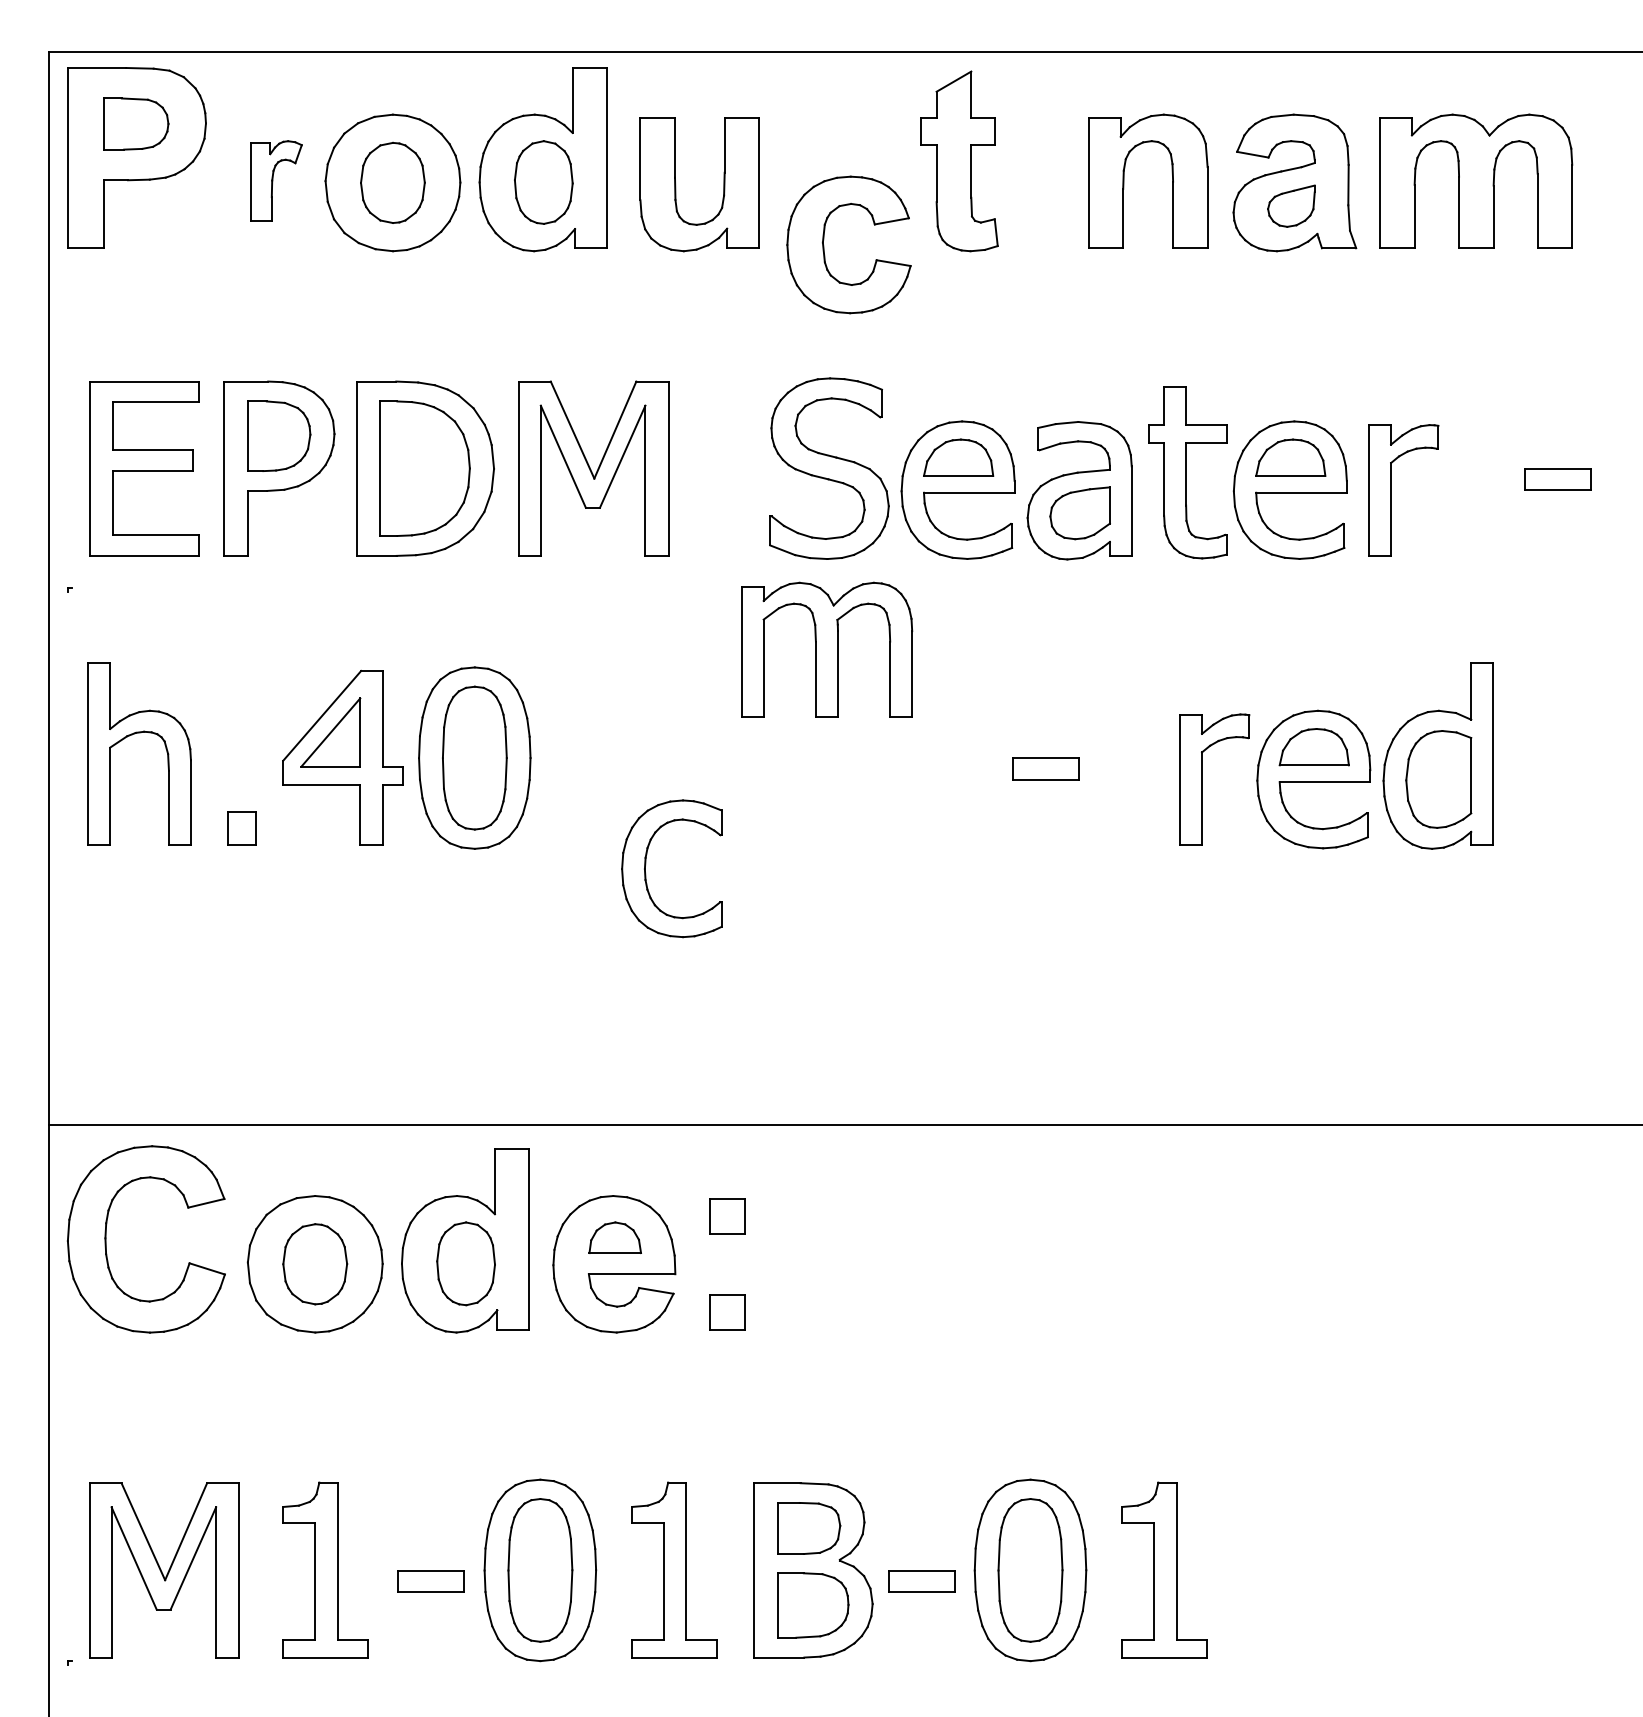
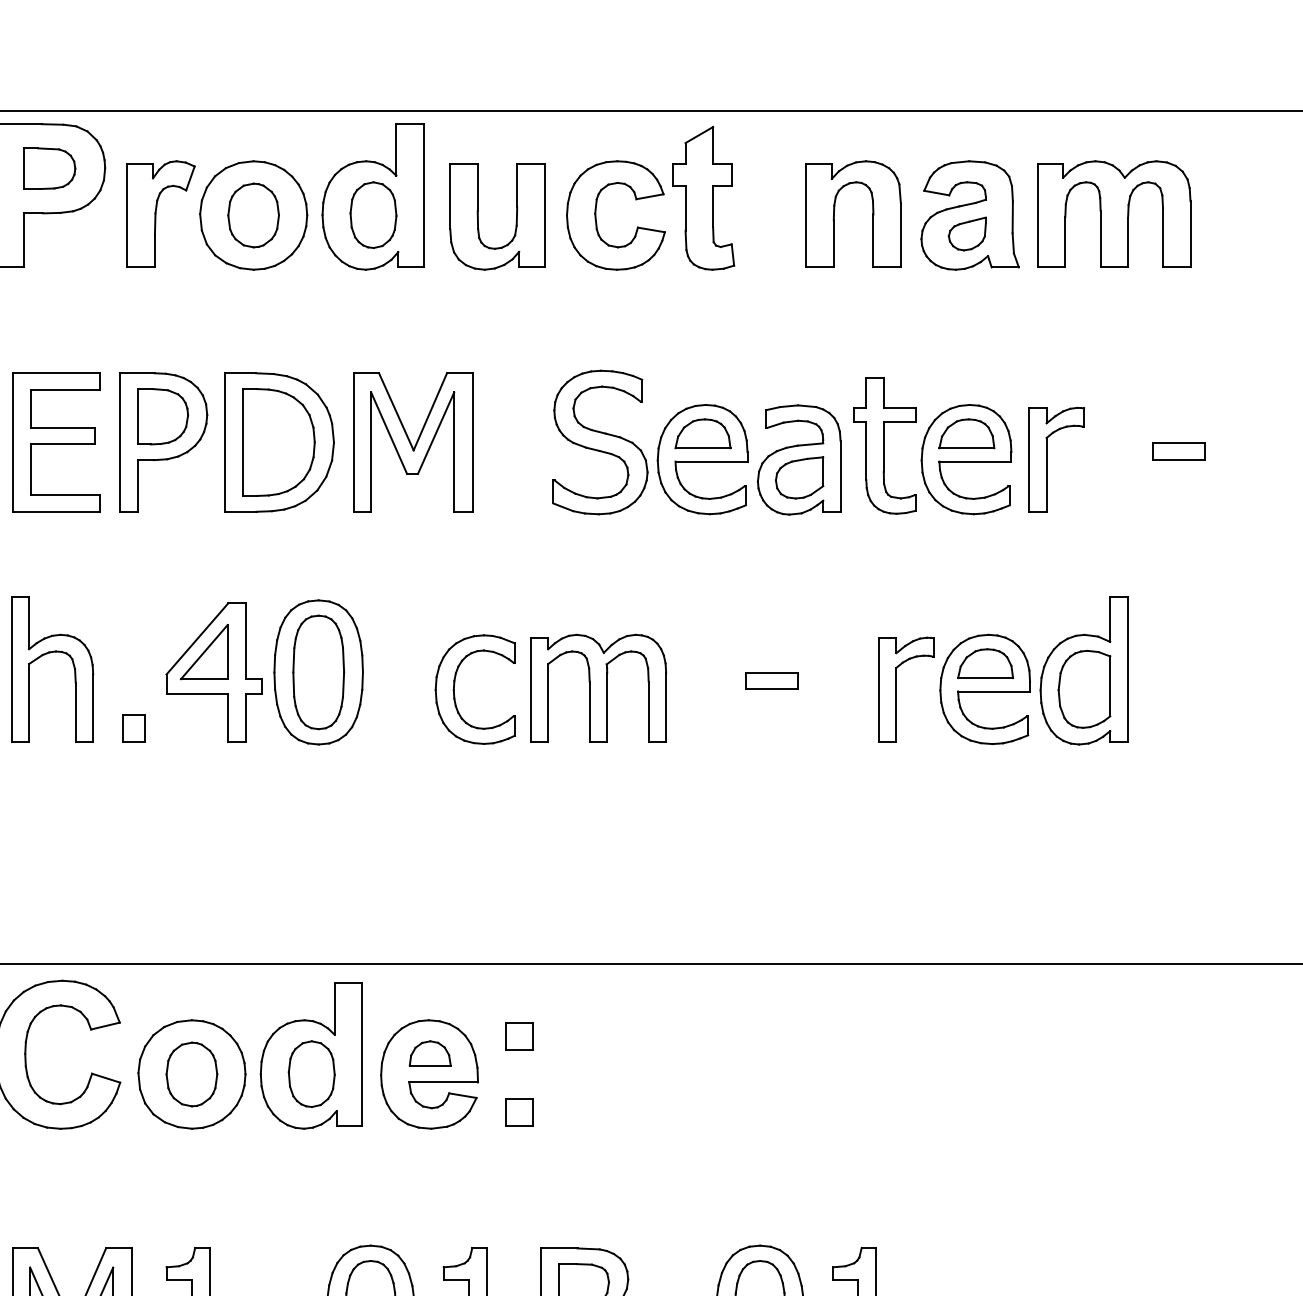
part: (276, 180) -> (161, 213), size x1.67
part: (824, 245) -> (596, 215), moved
part: (827, 649) -> (598, 687), moved
part: (646, 864) -> (455, 686), moved

